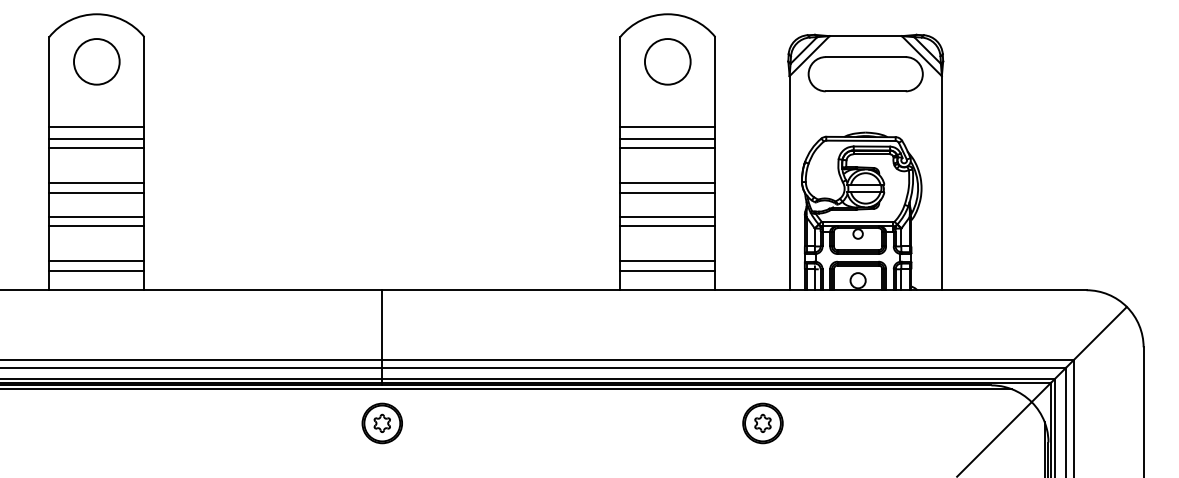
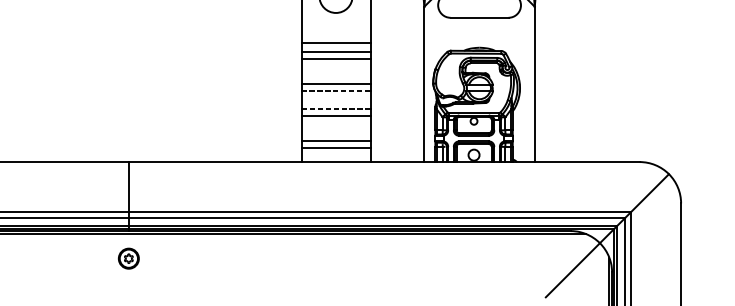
line: (667, 192) -> (335, 91), solid -> dashed
line: (667, 216) -> (335, 108), solid -> dashed
part: (381, 423) -> (128, 258), size x0.7
part: (762, 423) -> (404, 258), removed

